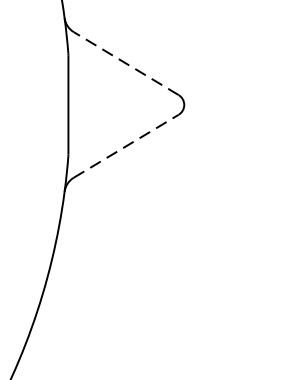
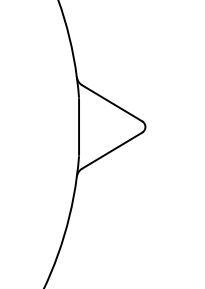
line: (125, 63) -> (111, 103), dashed -> solid
line: (126, 145) -> (112, 150), dashed -> solid

